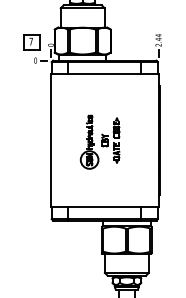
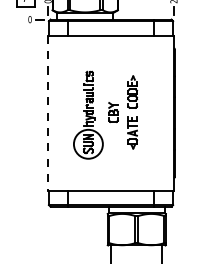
line: (51, 141) -> (48, 114), solid -> dashed
part: (99, 141) -> (104, 114), size x1.4

